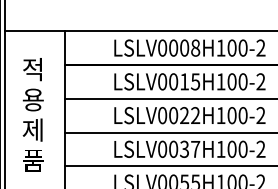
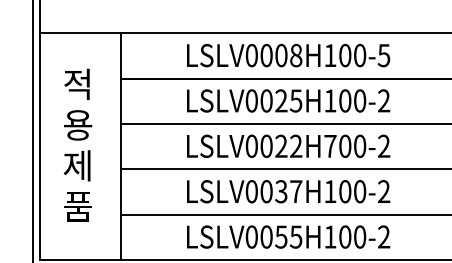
text: (260, 48) -> (383, 55), LSLV0008H100-2 -> LSLV0008H100-5
text: (184, 81) -> (281, 100), LSLV0015H100-2 -> LSLV0025H100-2
text: (221, 115) -> (330, 146), LSLV0022H100-2 -> LSLV0022H700-2

